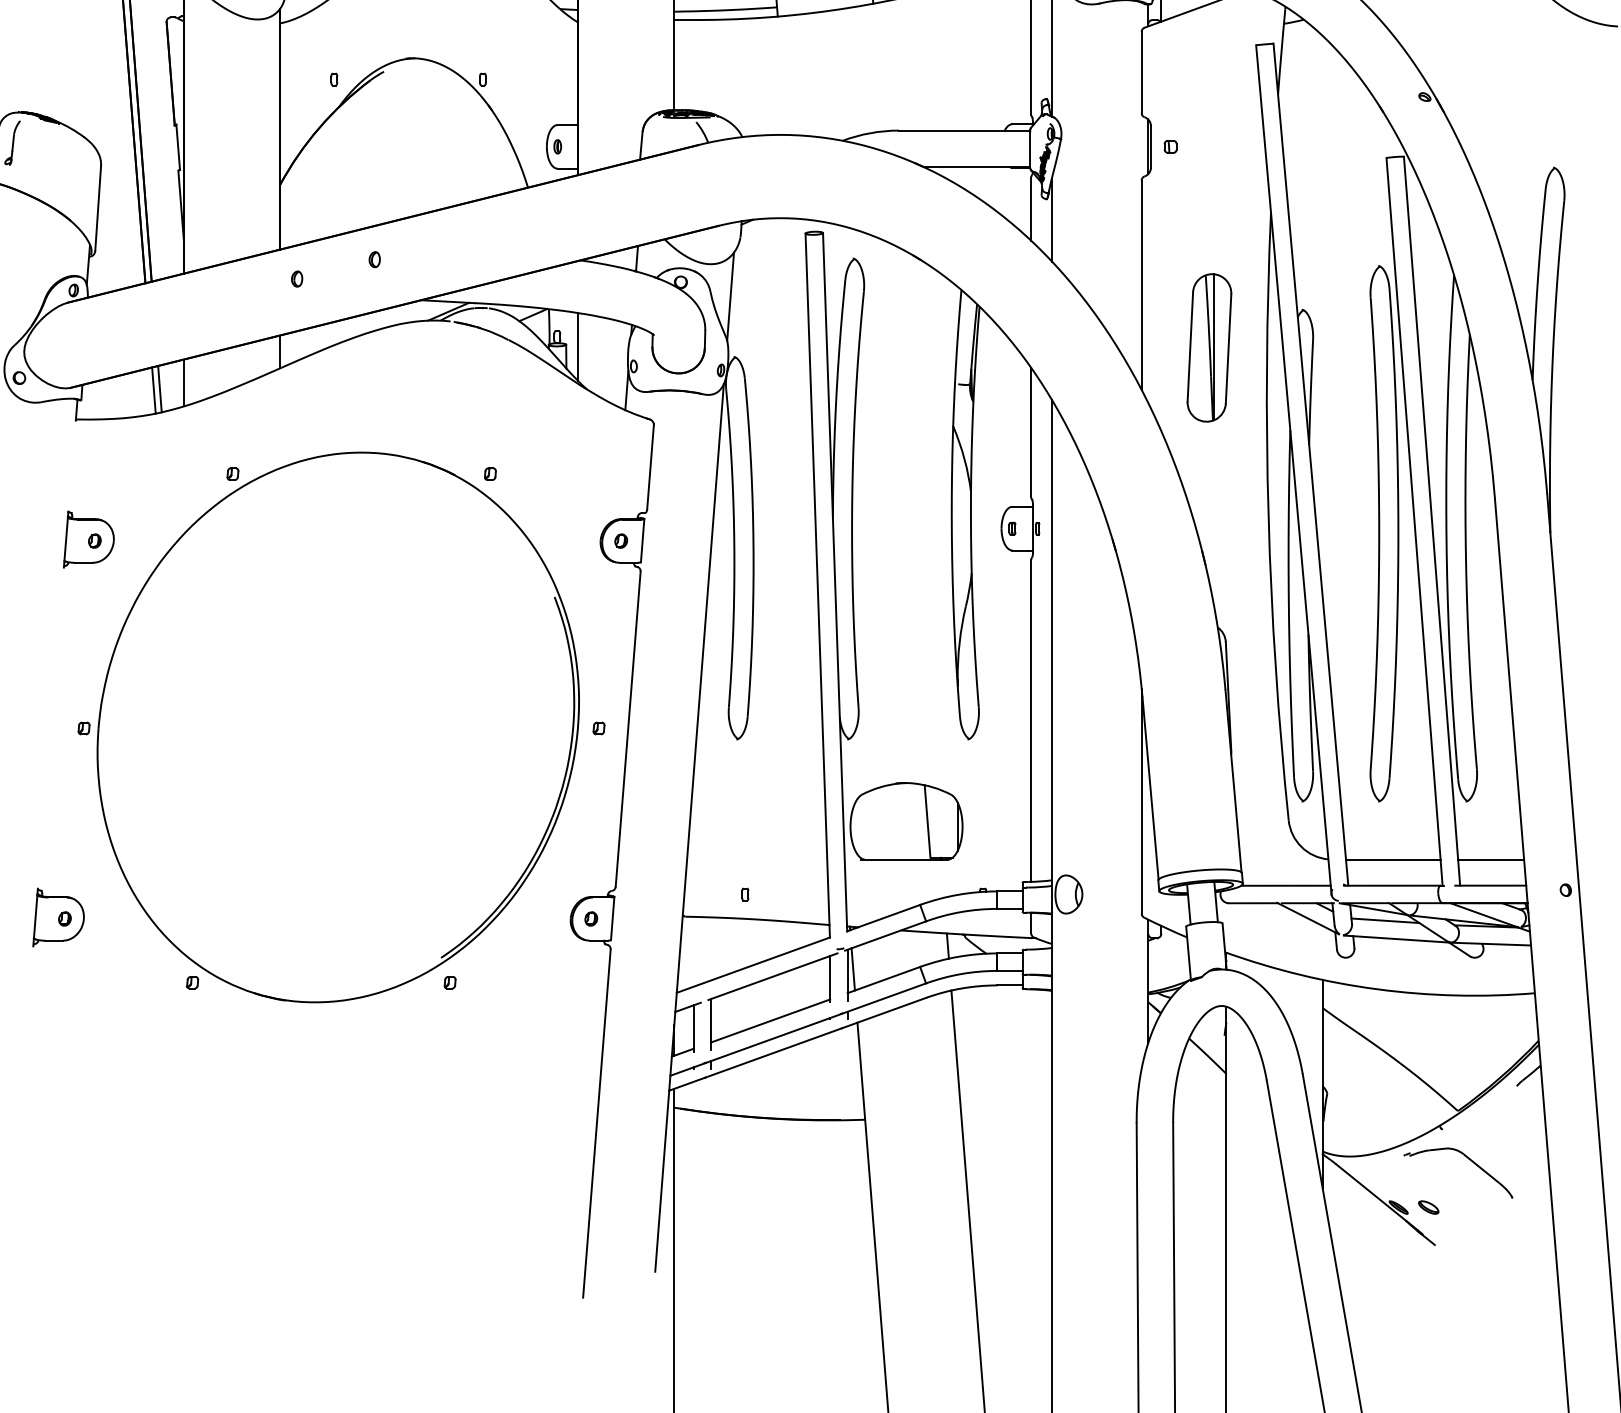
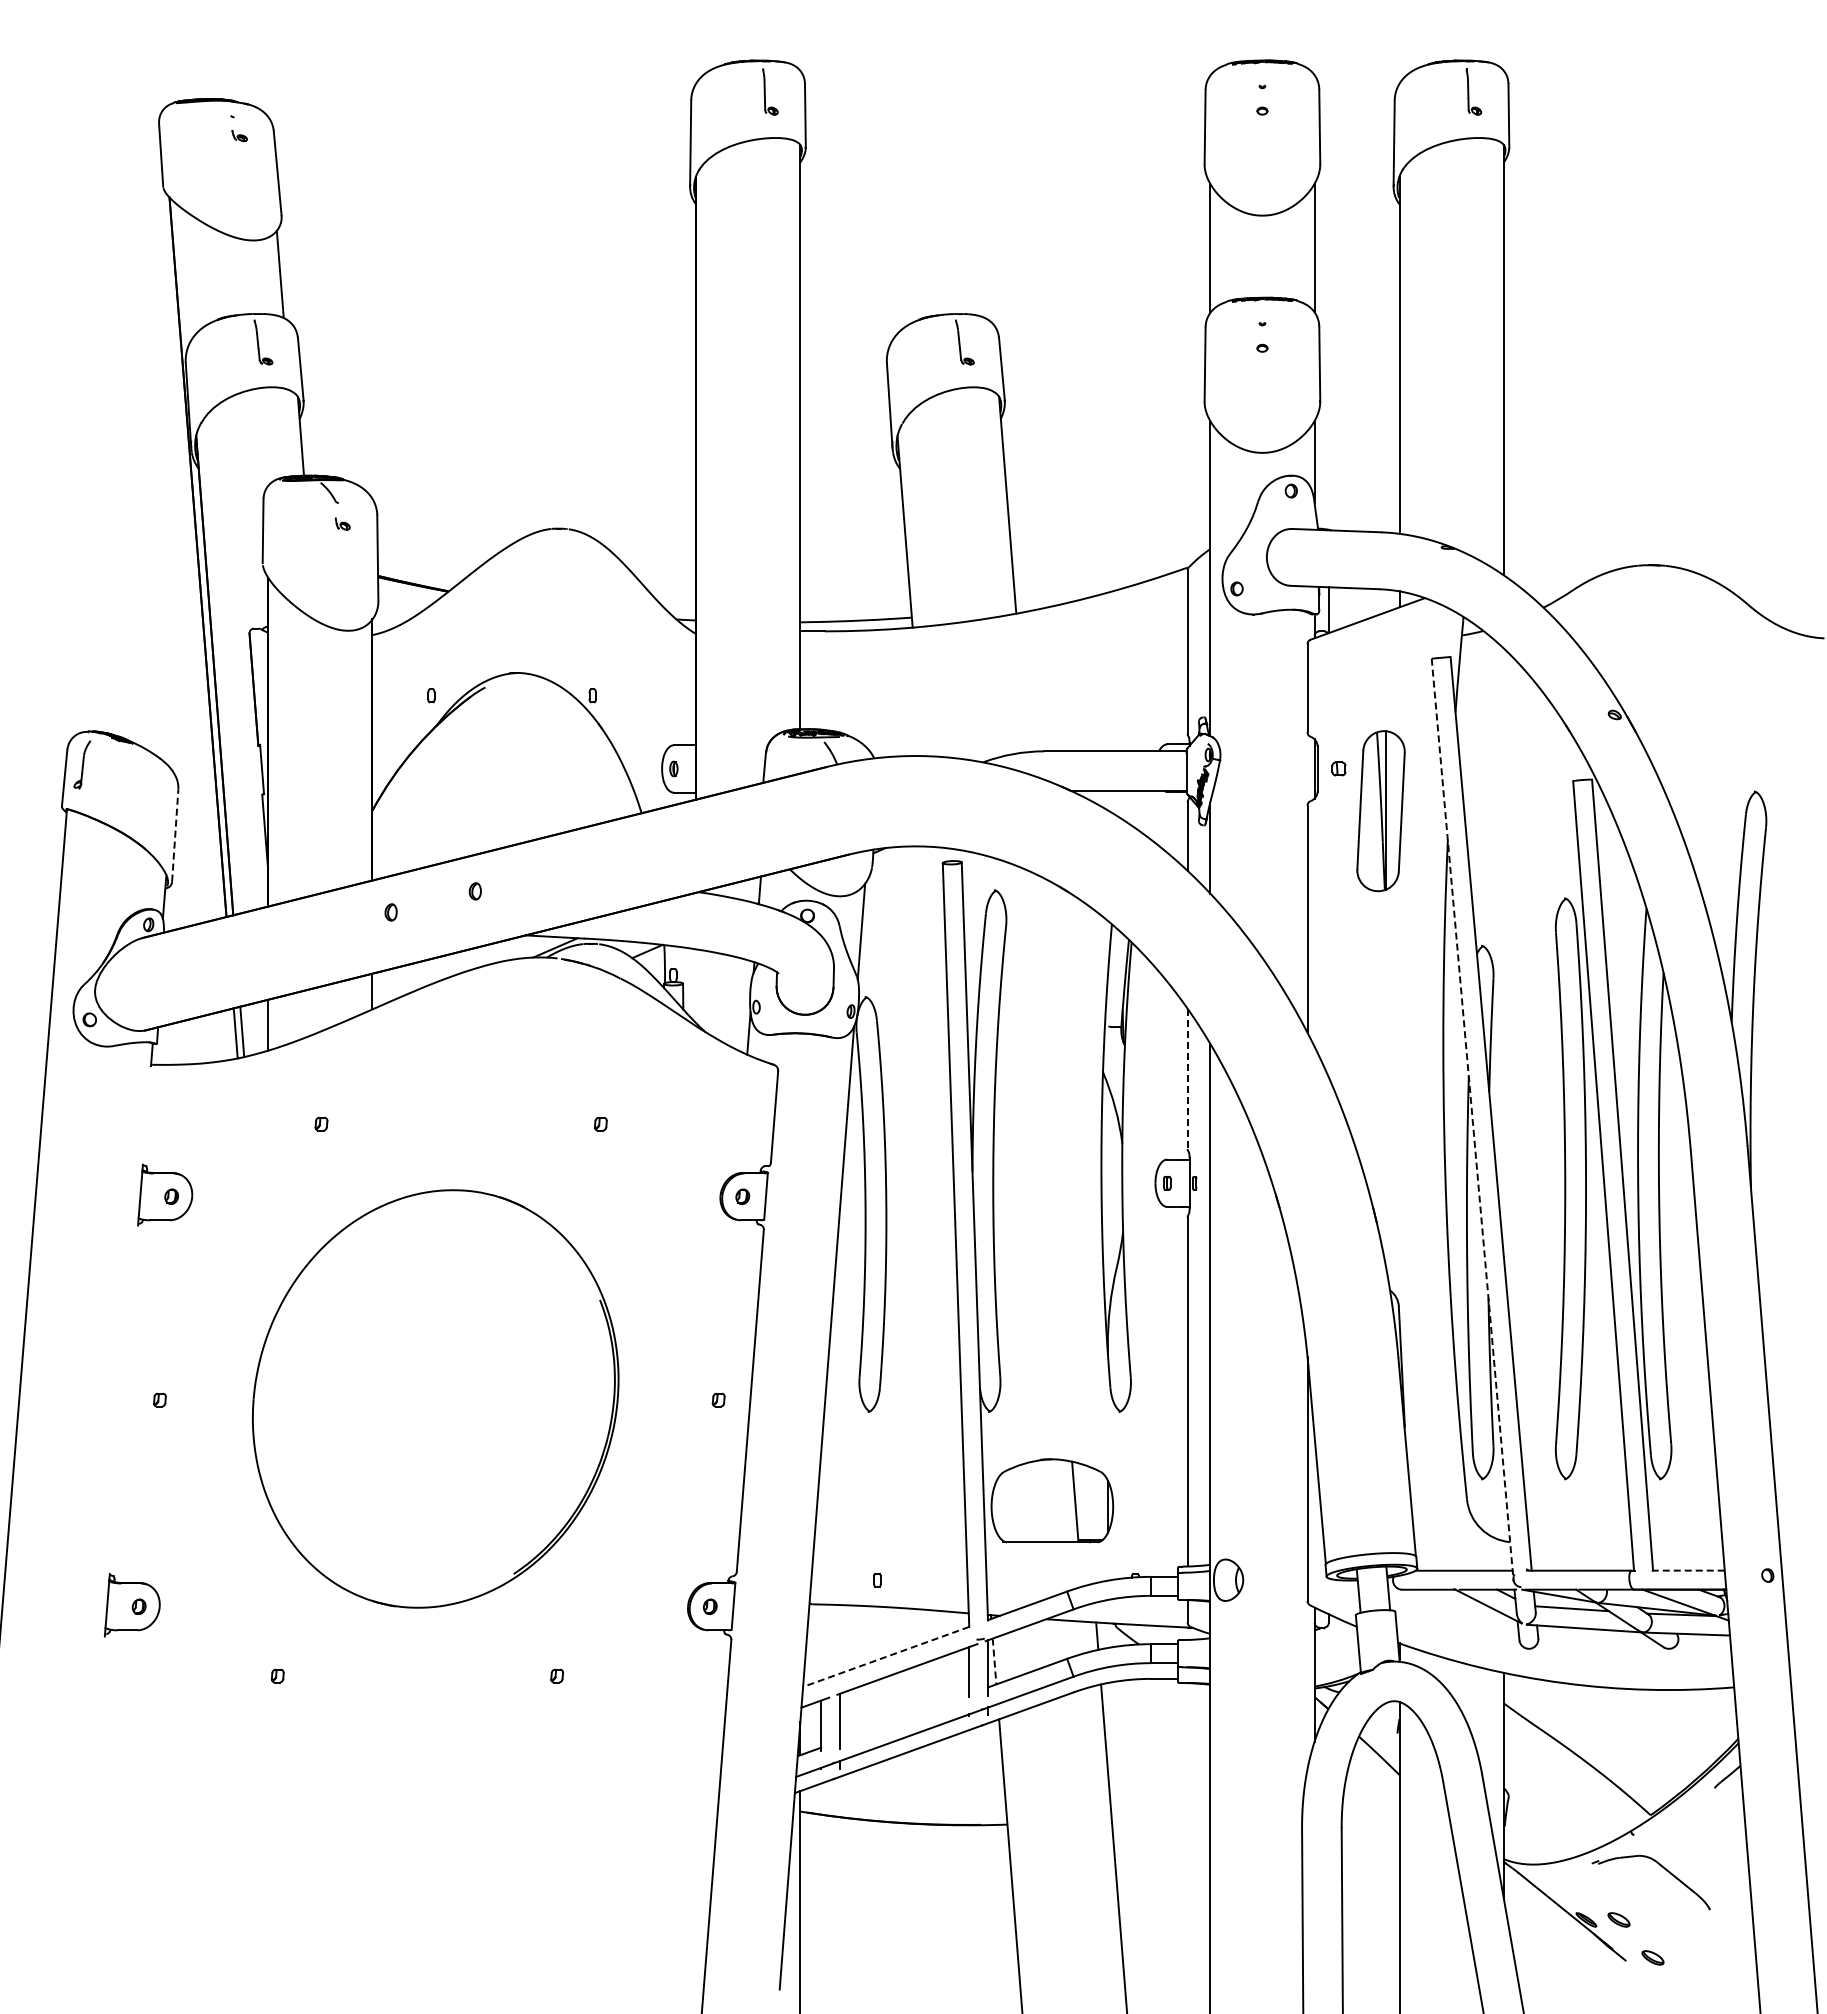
line: (98, 207) -> (175, 834), solid -> dashed
line: (578, 347) -> (696, 986), removed
part: (1208, 348) -> (1380, 811), moved
line: (1031, 433) -> (1187, 1079), solid -> dashed
line: (1293, 468) -> (1472, 1118), solid -> dashed
part: (338, 727) -> (435, 1398), size x0.7
line: (1393, 859) -> (1580, 1542), removed
line: (1490, 859) -> (1686, 1542), removed
line: (1490, 885) -> (1686, 1570), solid -> dashed
line: (752, 965) -> (885, 1657), solid -> dashed
line: (853, 969) -> (994, 1661), solid -> dashed
line: (770, 1021) -> (904, 1717), removed
part: (1459, 1242) -> (1652, 1957), added

